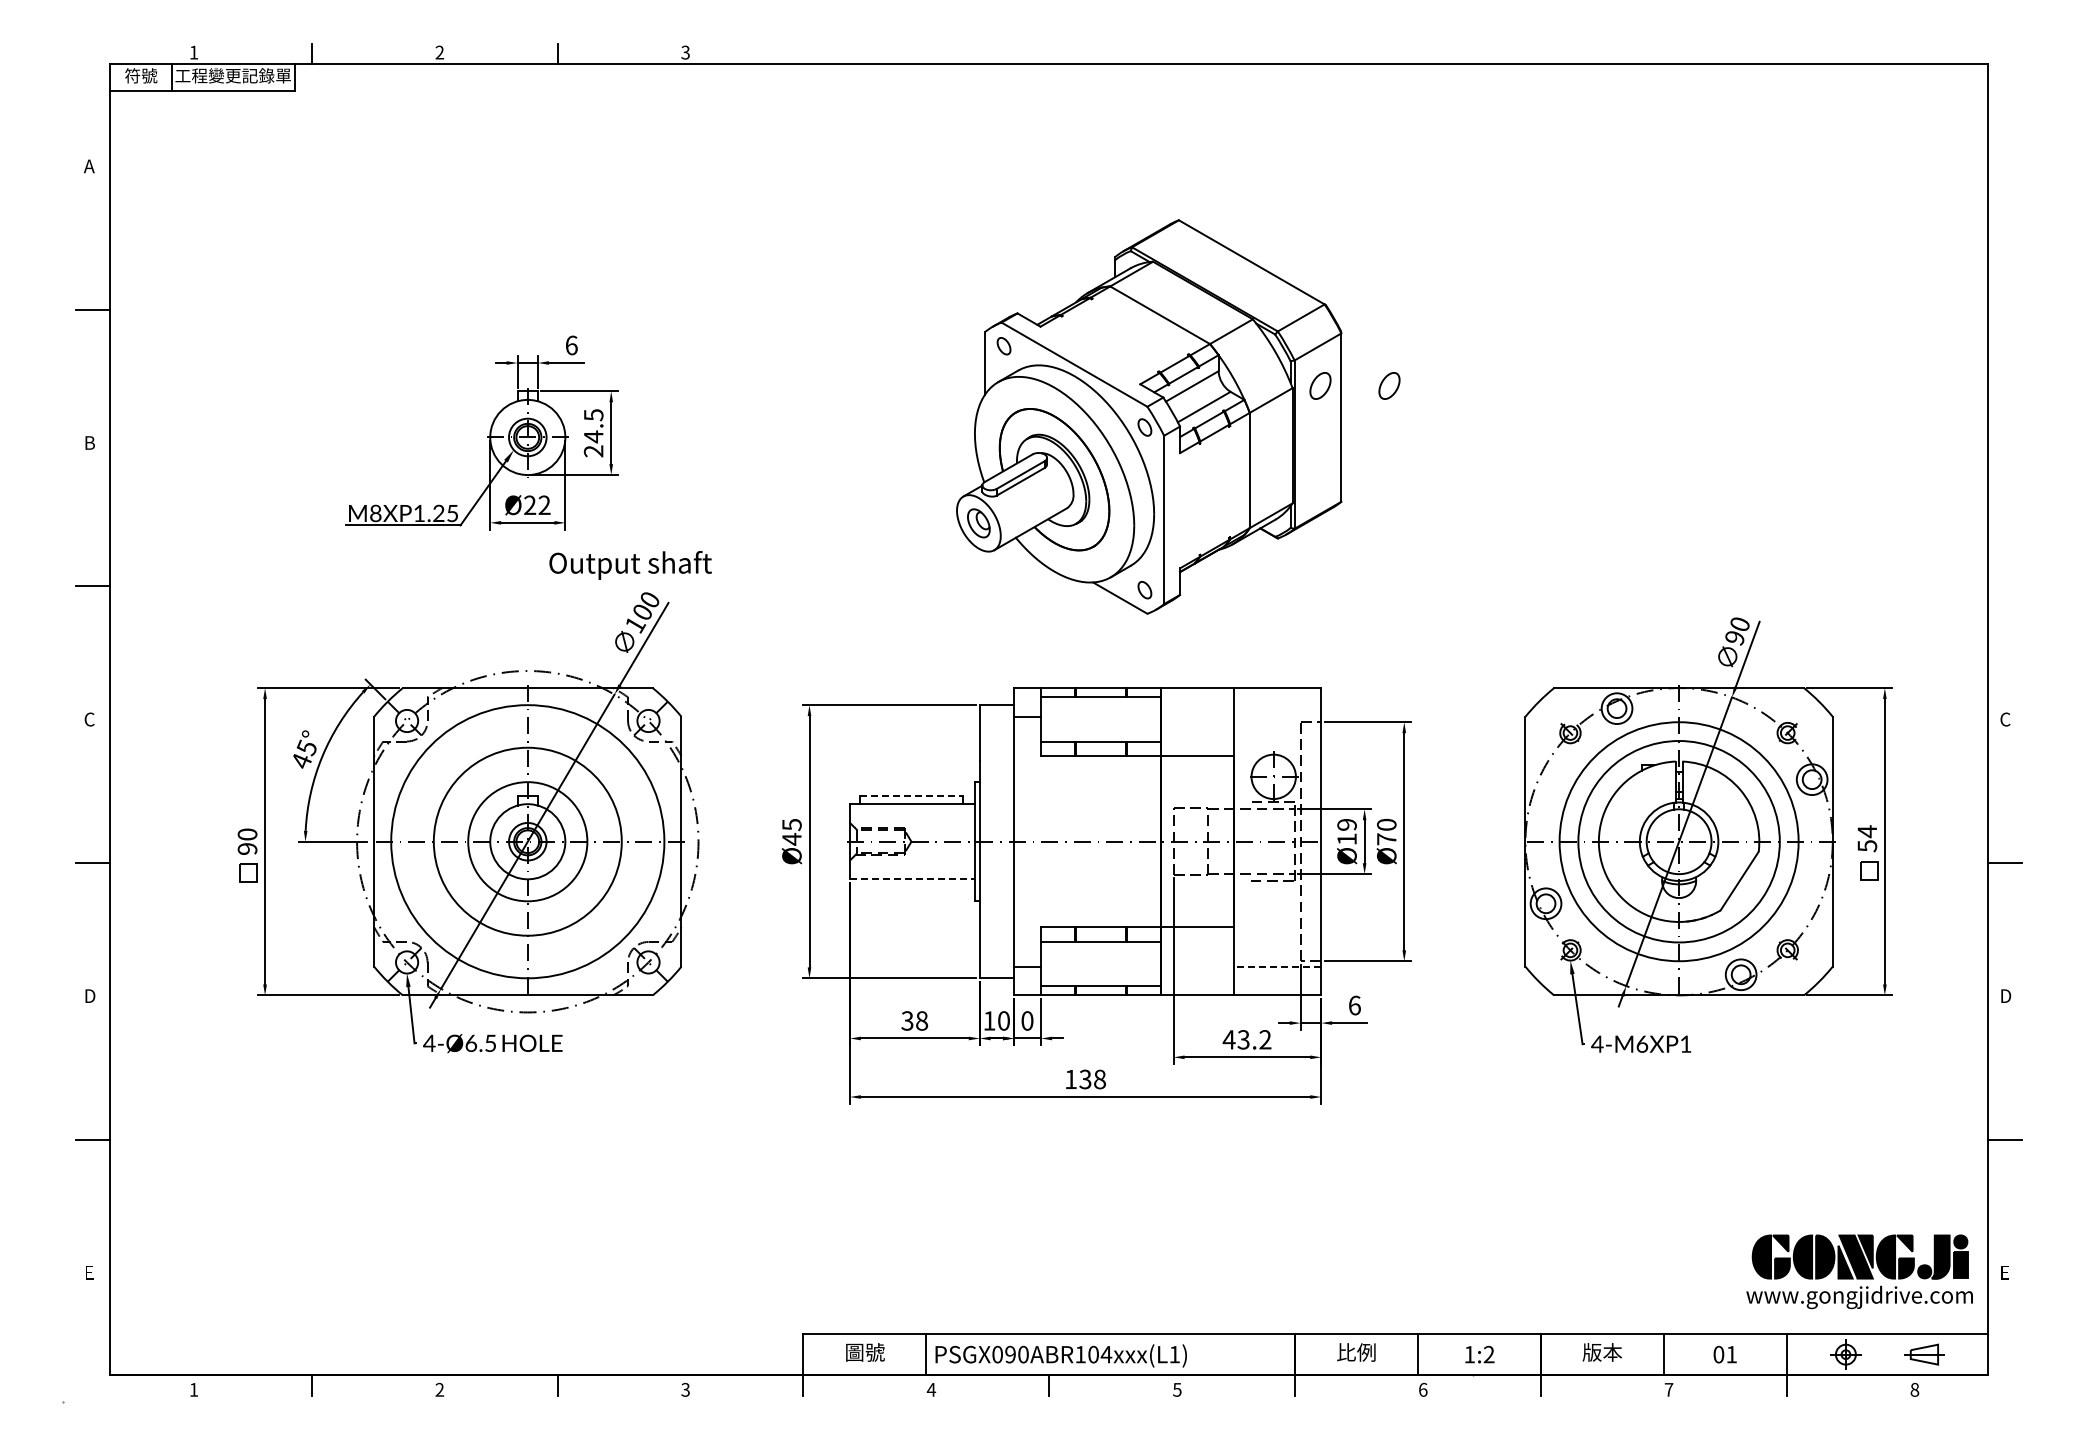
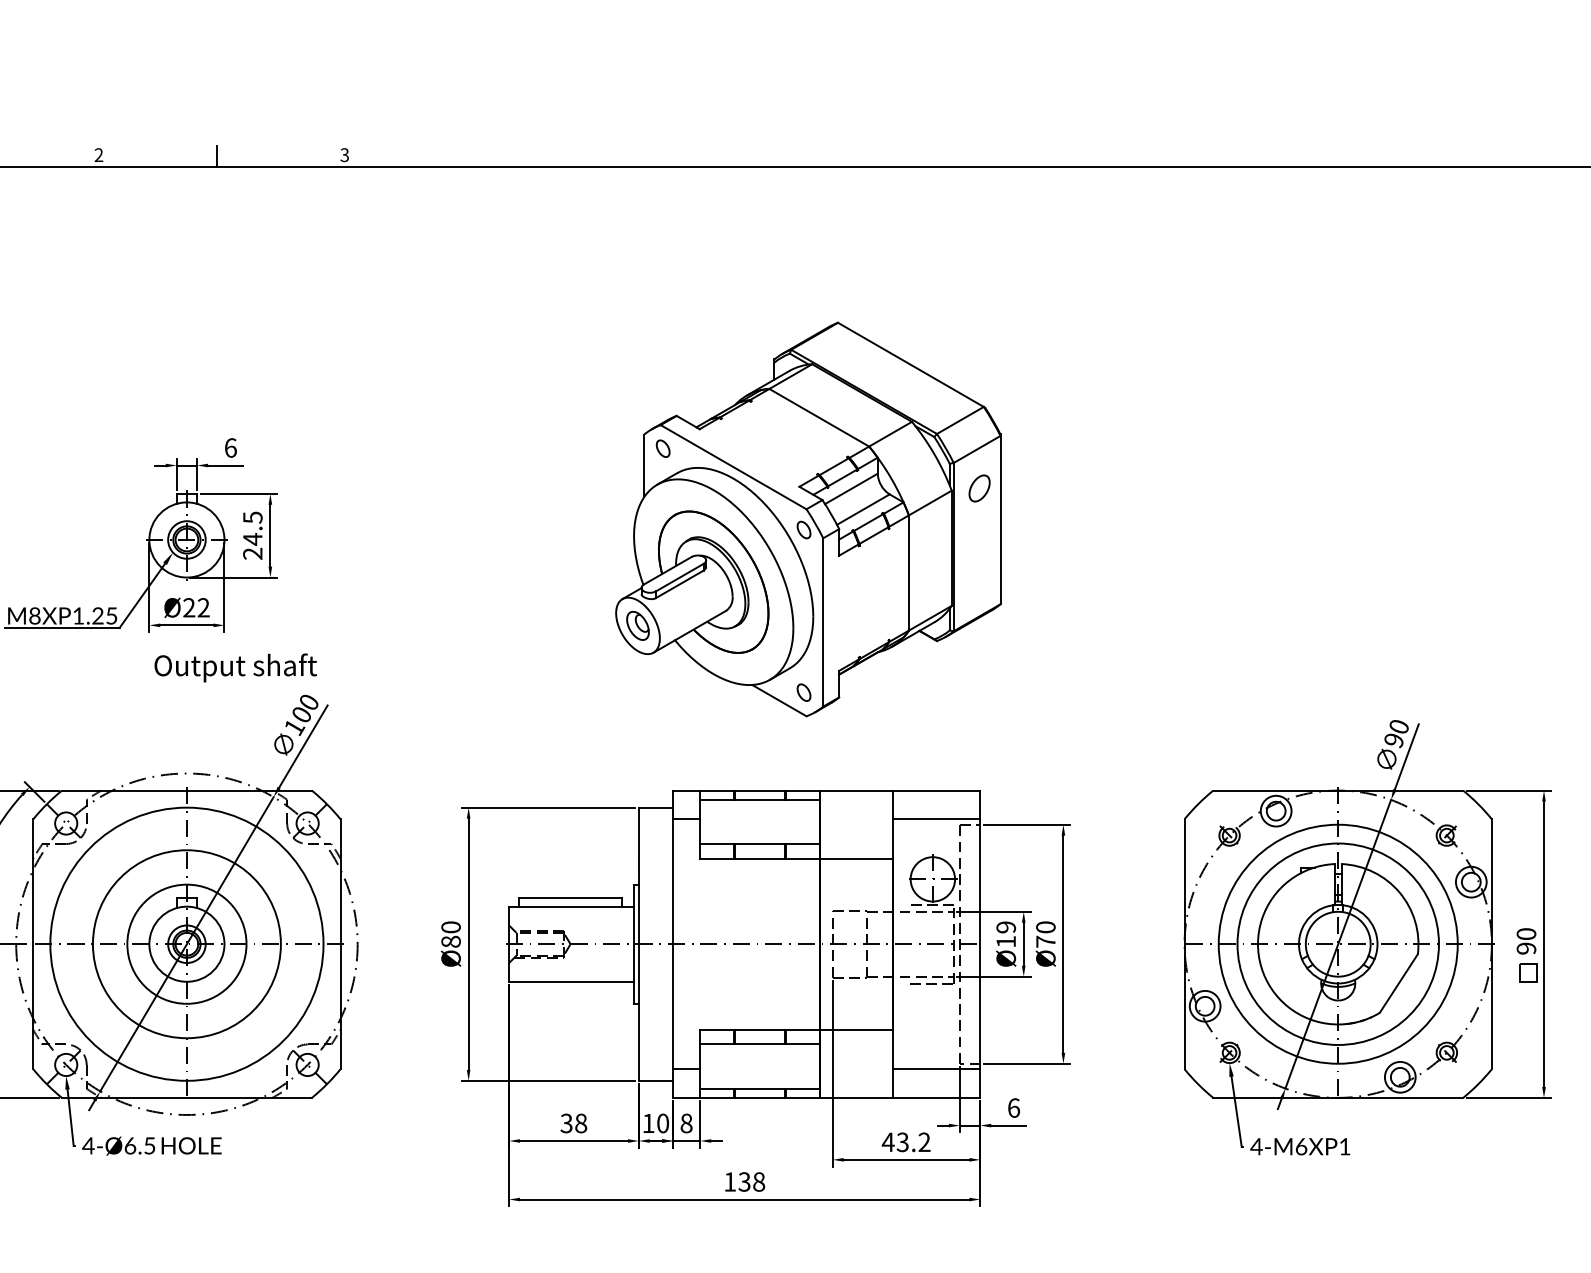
part: (1389, 385) -> (1048, 488), removed
text: (630, 565) -> (235, 668), moved
line: (1277, 716) -> (936, 819), added
line: (911, 795) -> (570, 898), dashed -> solid
text: (791, 831) -> (450, 934), Ø45 -> Ø80
text: (1867, 838) -> (1526, 941), 54 -> 90
line: (912, 879) -> (571, 982), dashed -> solid
line: (1277, 966) -> (936, 1069), dashed -> solid
text: (1027, 1020) -> (686, 1123), 0 -> 8

